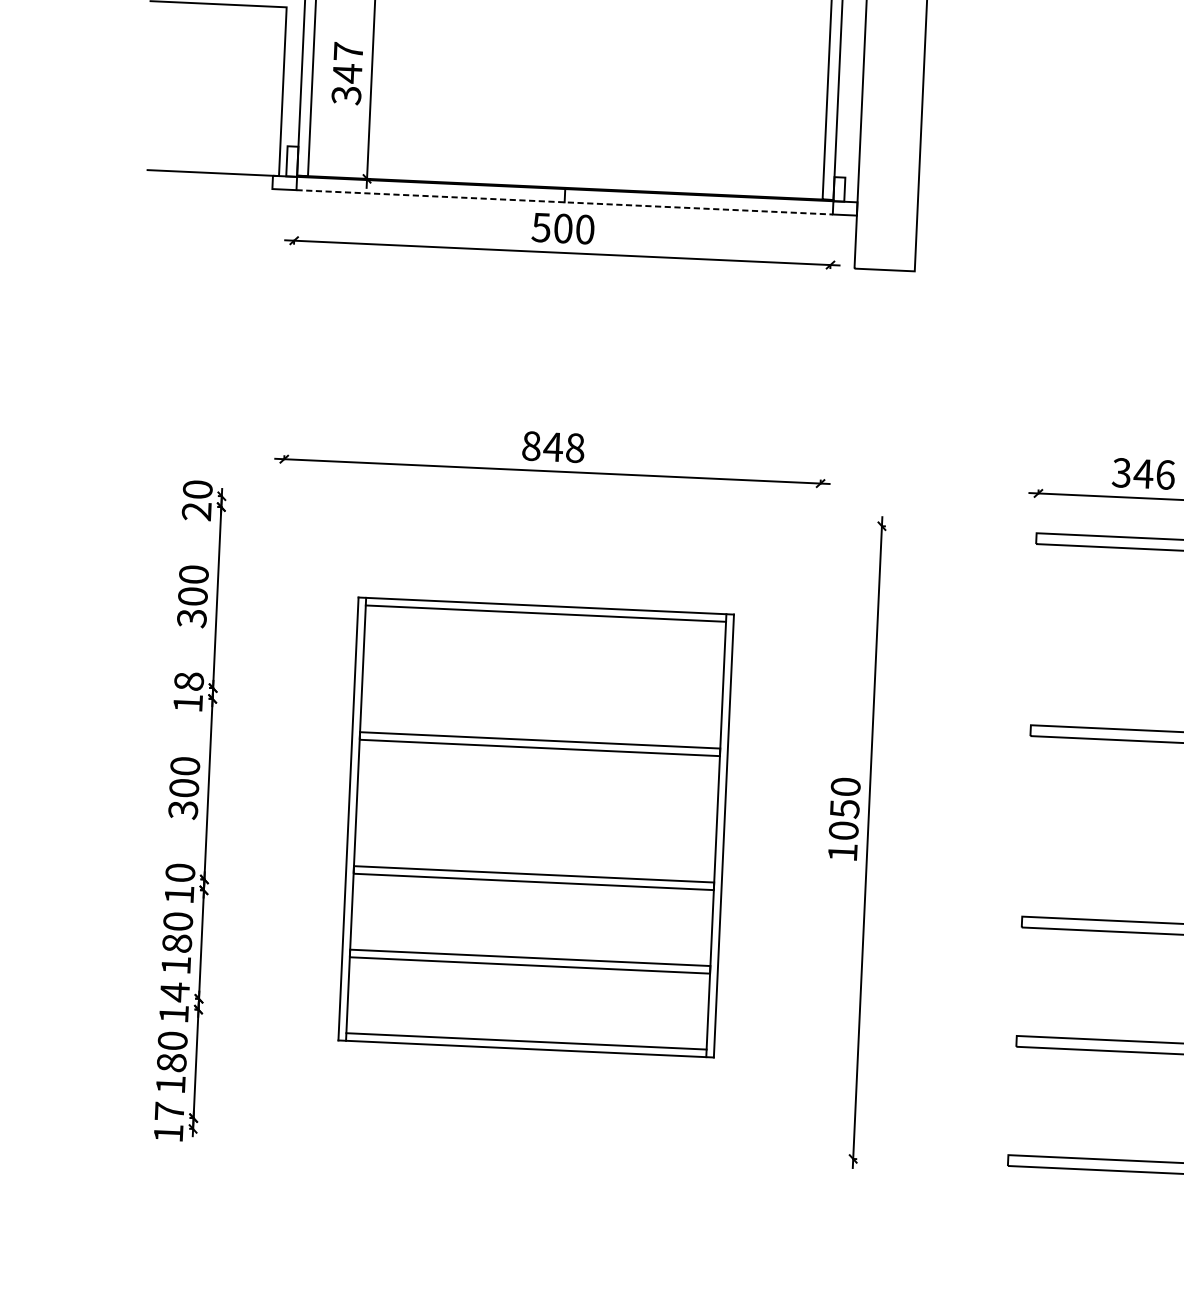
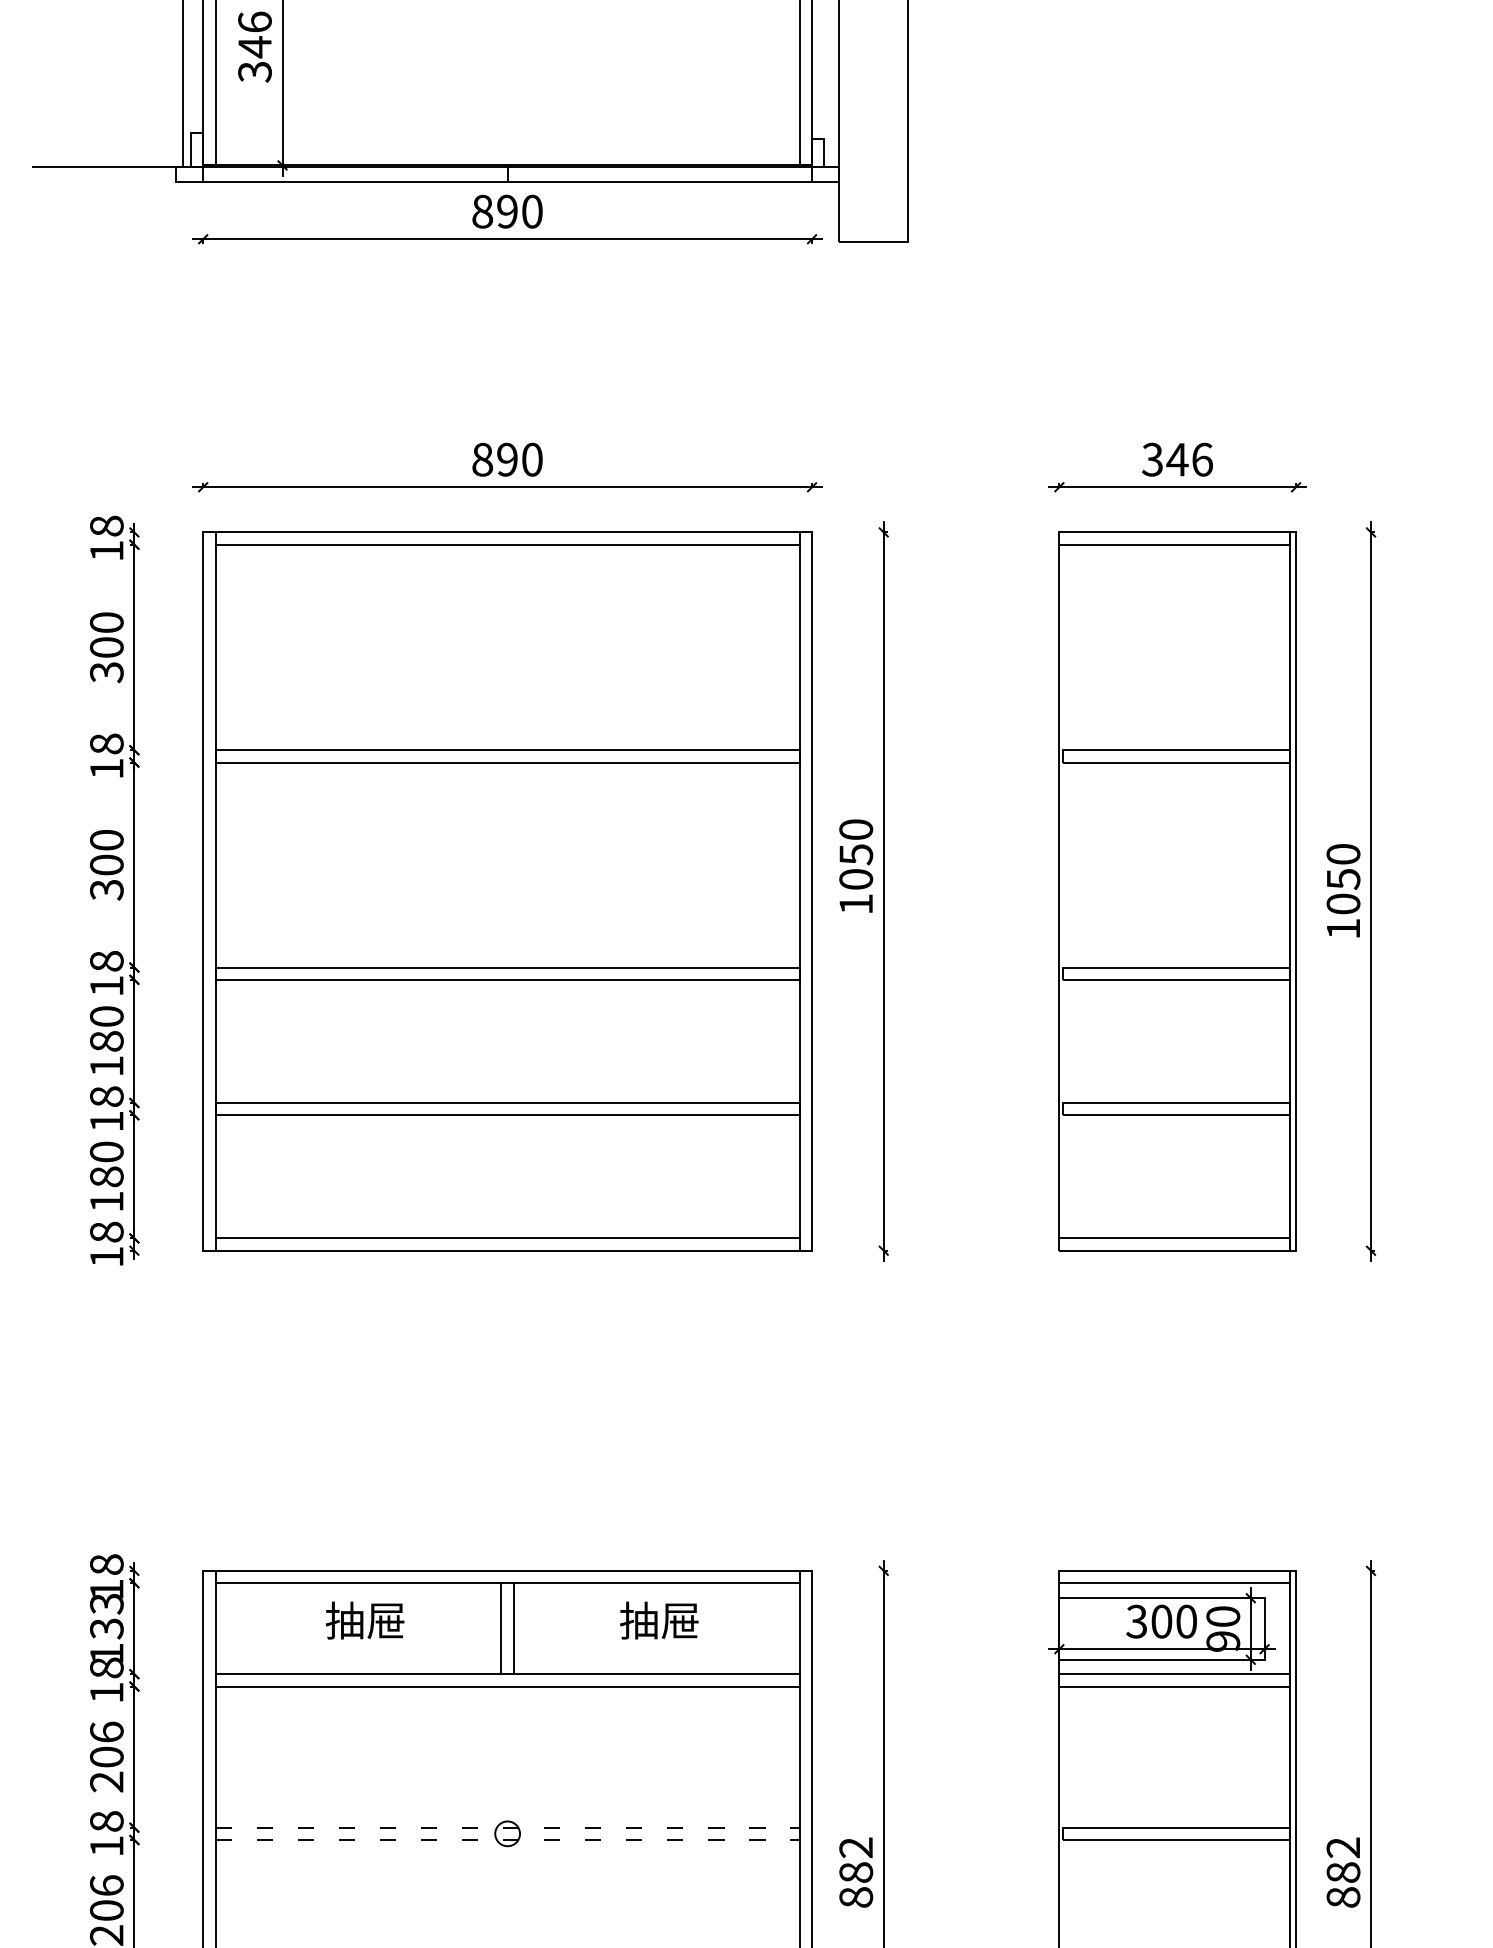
text: (348, 50) -> (254, 21), 347 -> 346
line: (565, 202) -> (508, 181), dashed -> solid
text: (551, 227) -> (494, 211), 500 -> 890
text: (563, 447) -> (519, 459), 848 -> 890
text: (197, 500) -> (106, 538), 20 -> 18
part: (536, 827) -> (507, 891), size x1.43
line: (1022, 849) -> (1059, 891), added
text: (180, 872) -> (106, 960), 10 -> 18
text: (174, 991) -> (106, 1096), 14 -> 18
text: (169, 1110) -> (106, 1231), 17 -> 18

